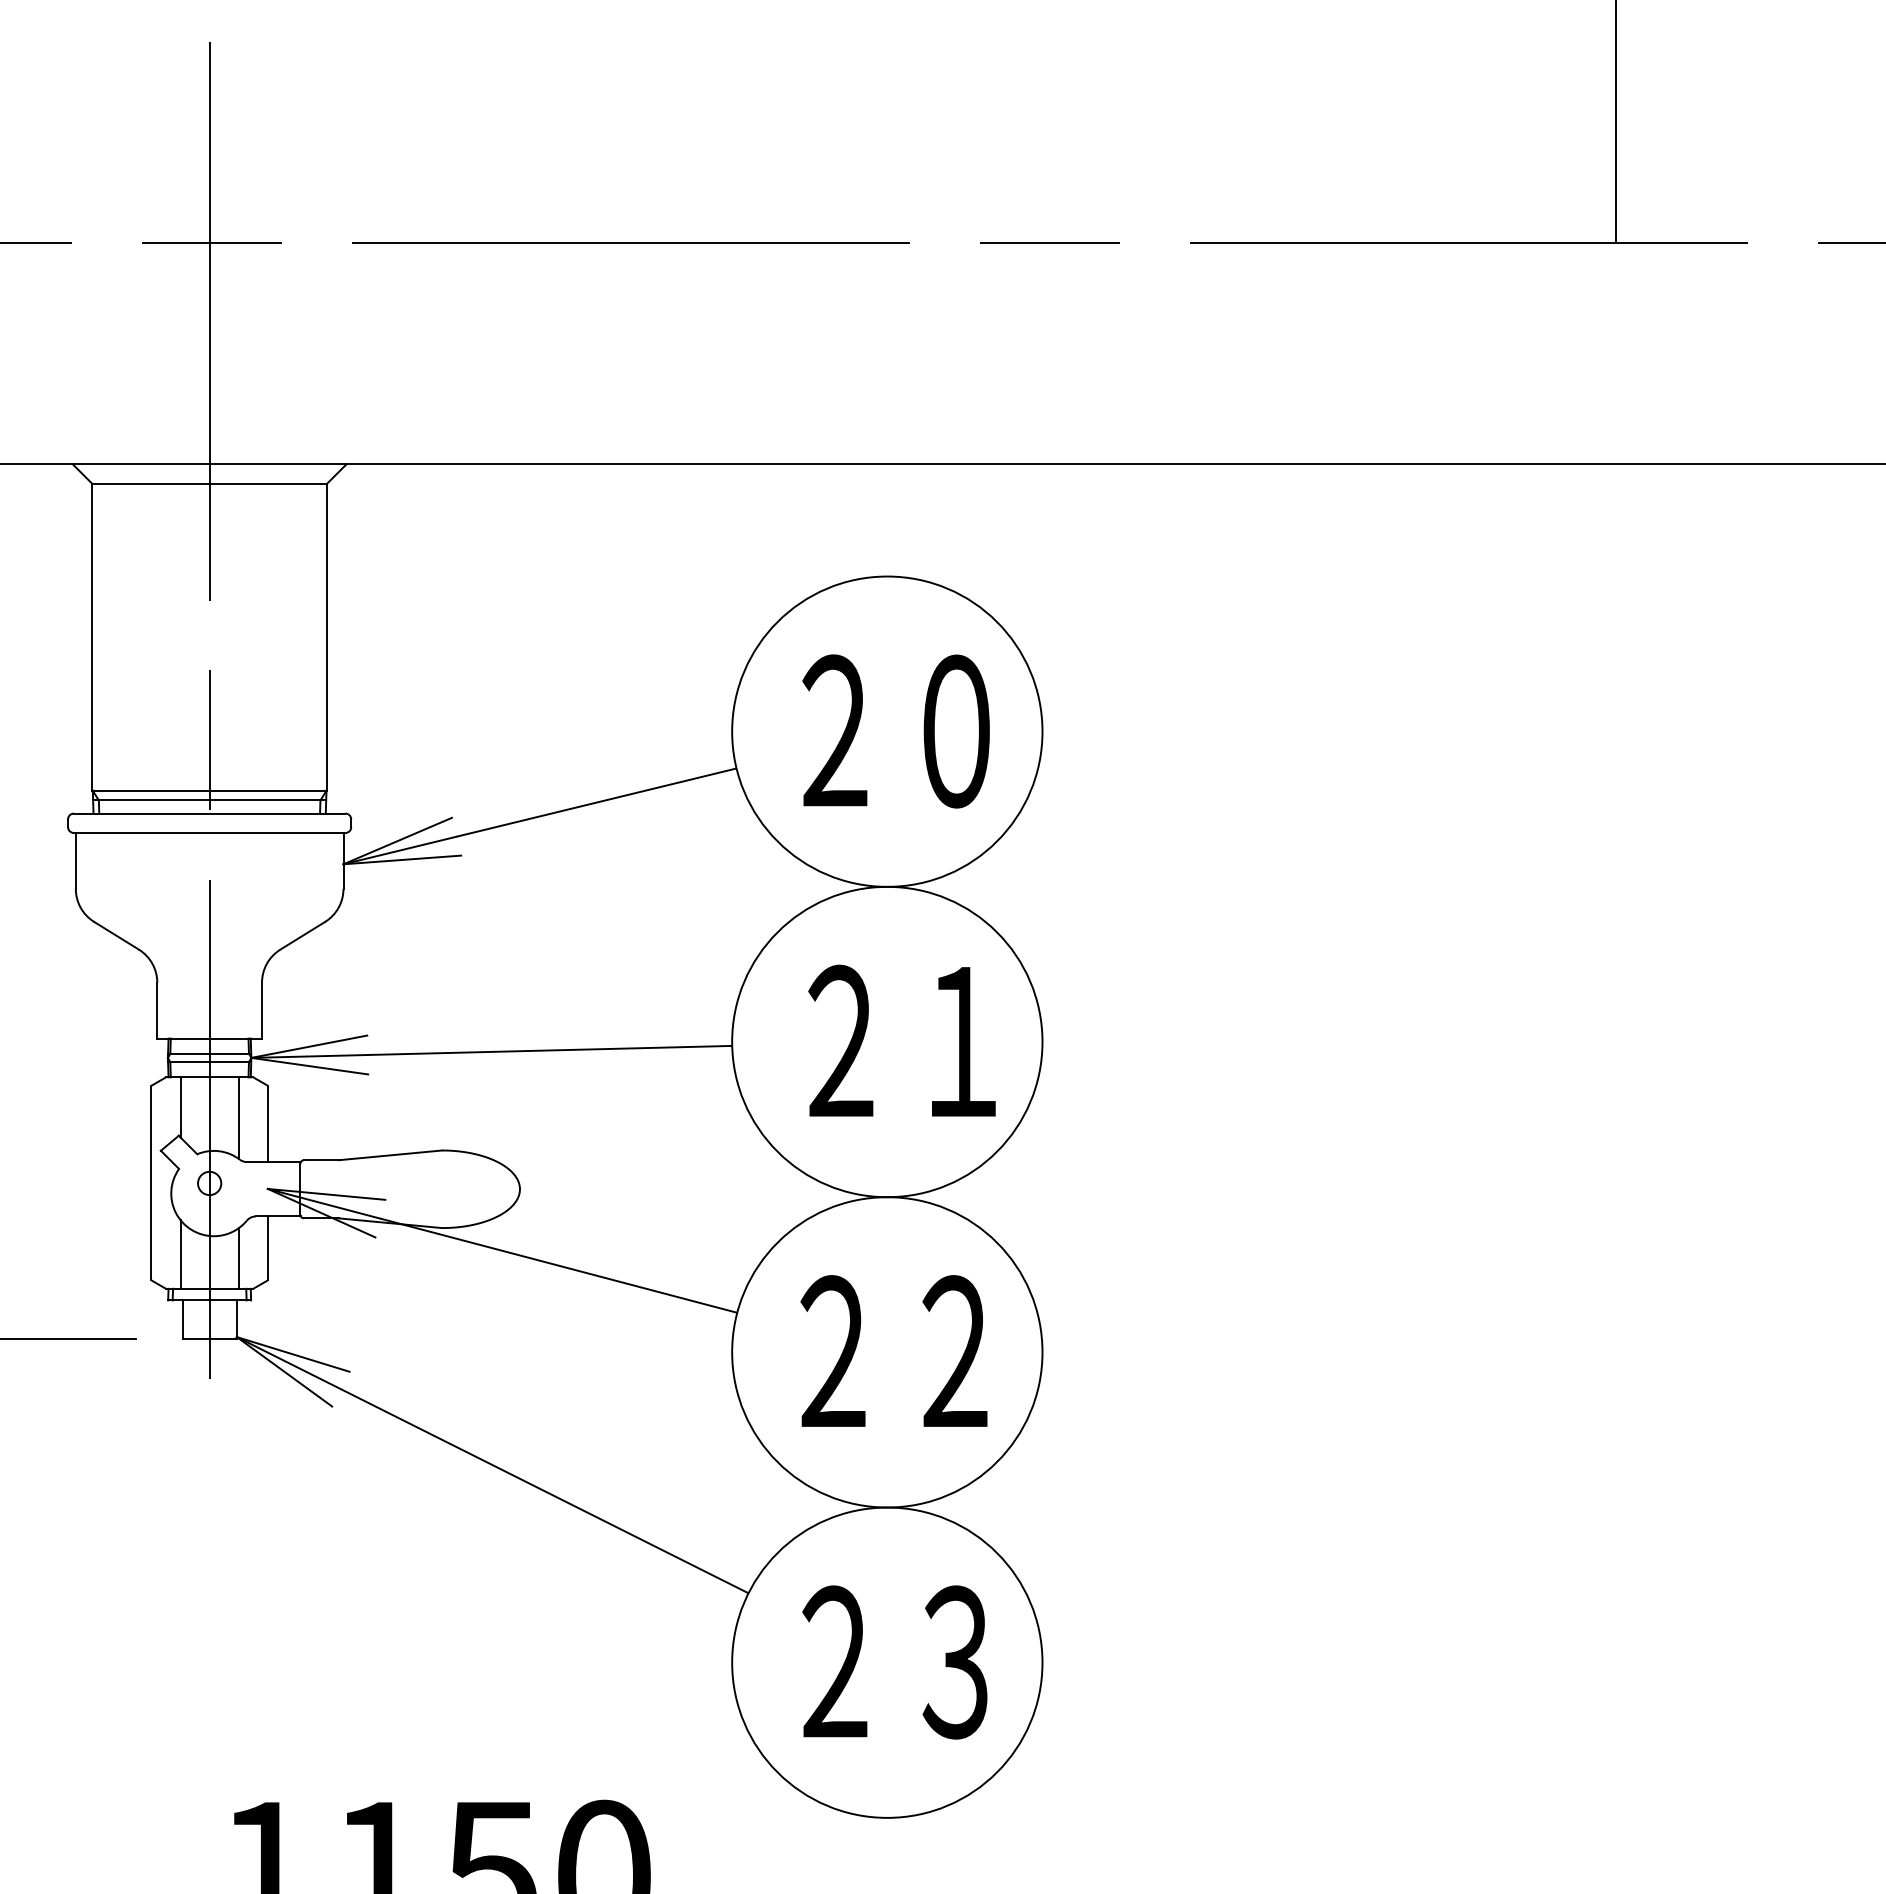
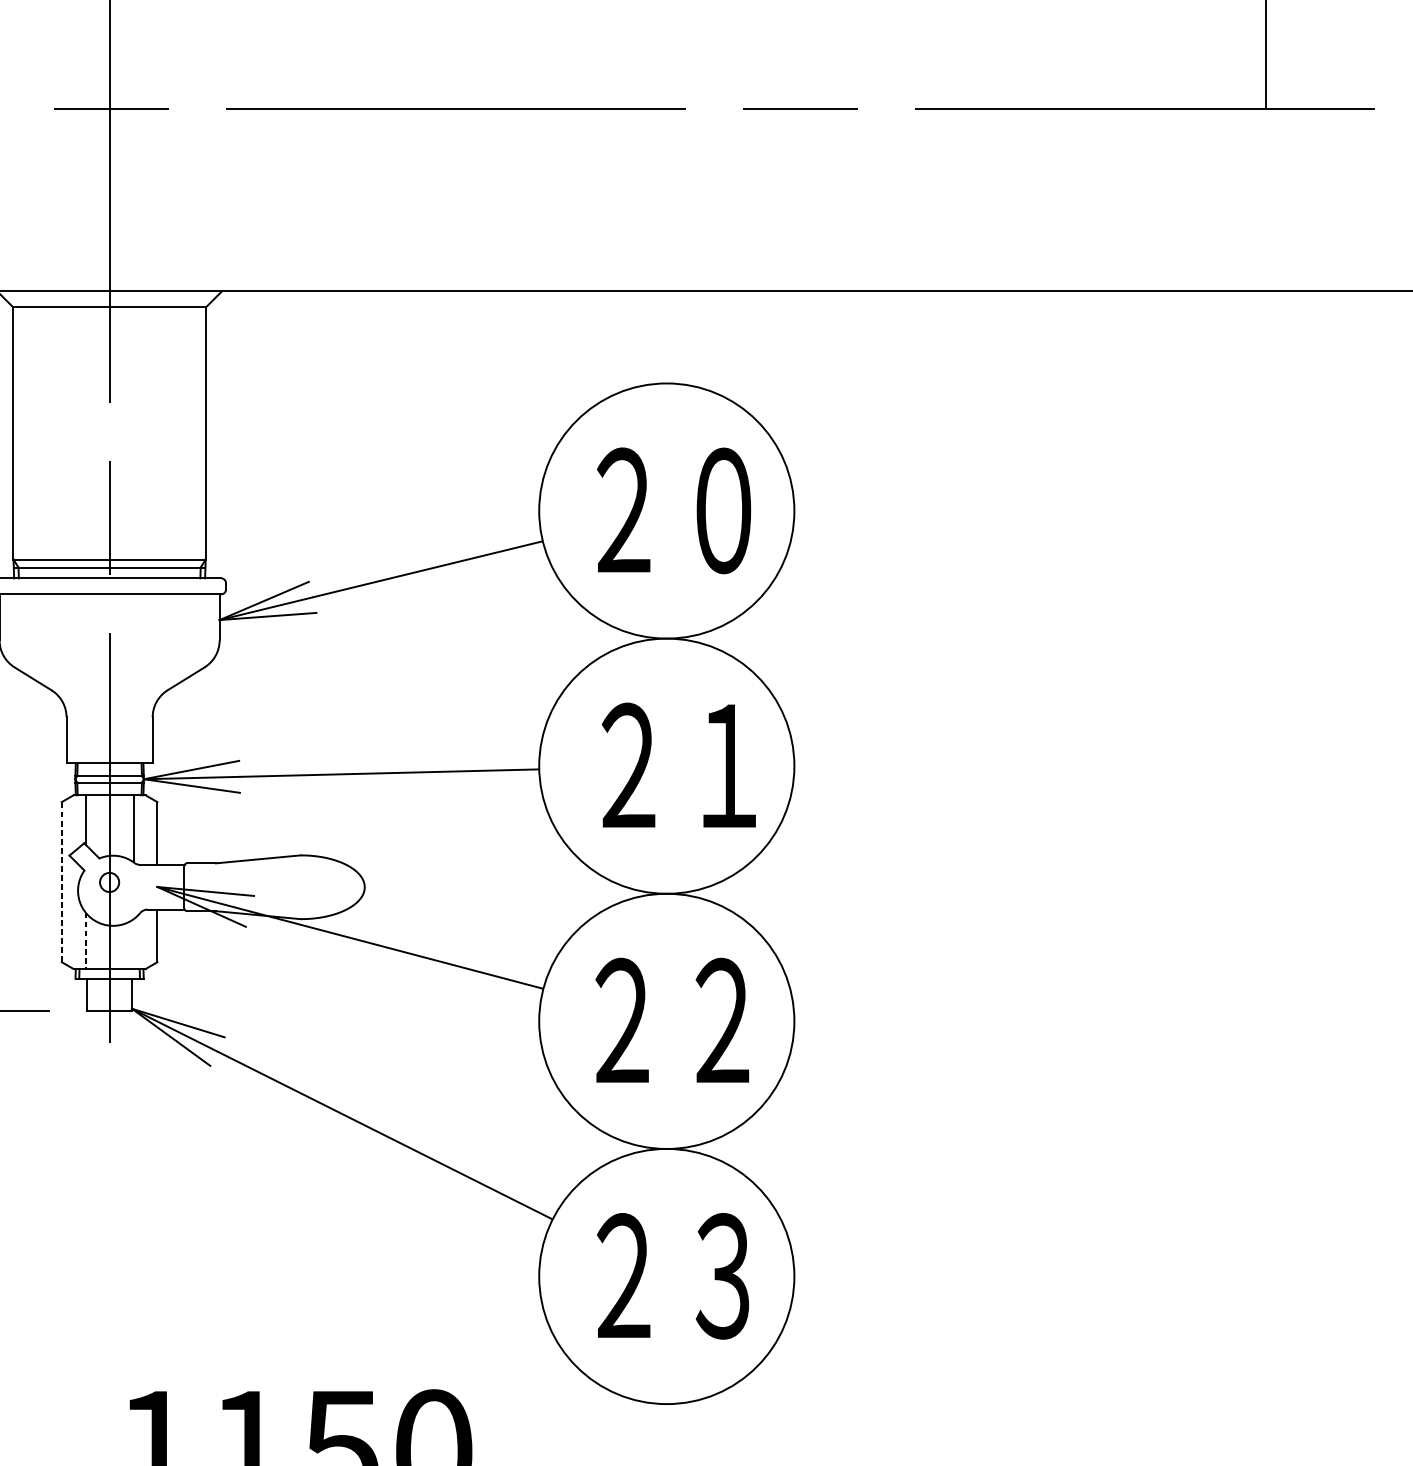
line: (151, 1182) -> (61, 881), solid -> dashed
line: (180, 1254) -> (85, 940), solid -> dashed
line: (238, 1258) -> (133, 944), removed

